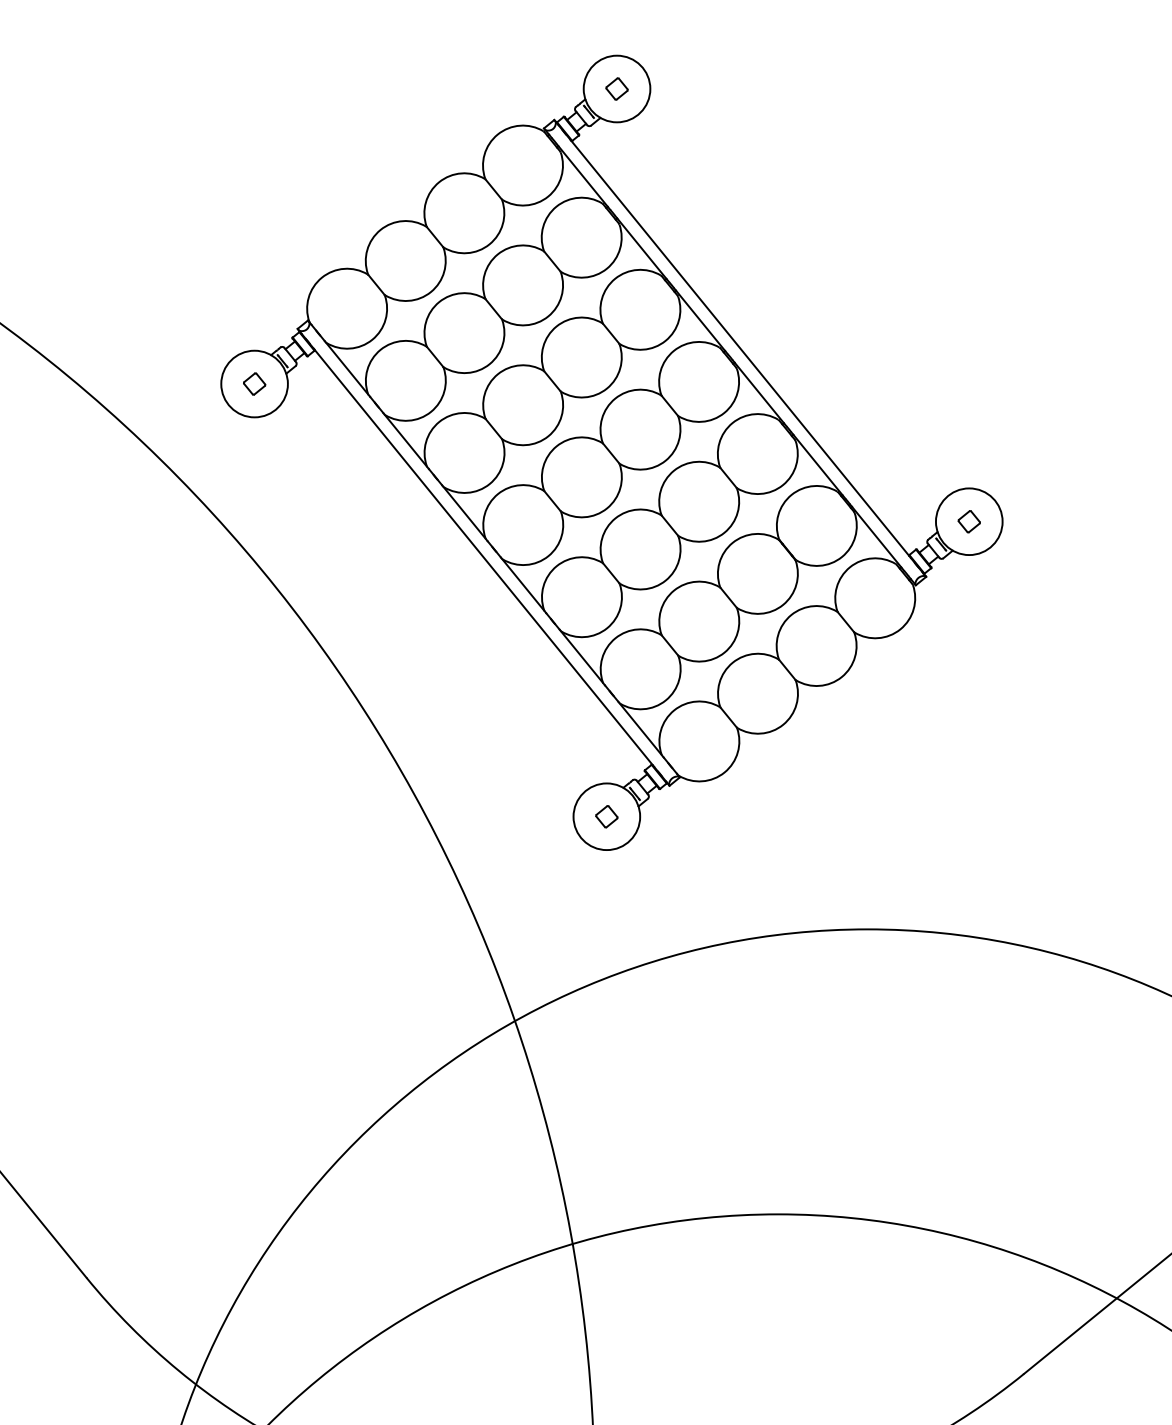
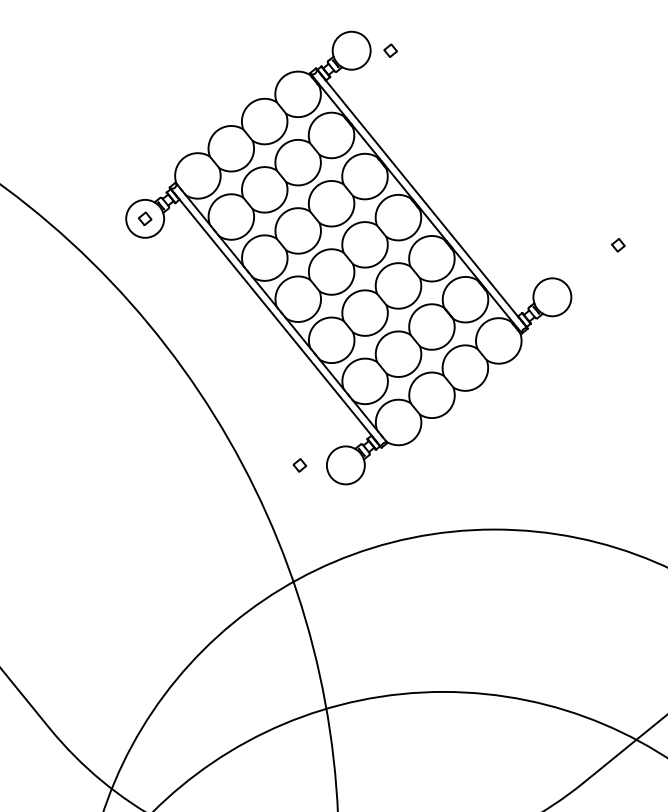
part: (616, 88) -> (390, 50), moved
part: (969, 522) -> (618, 245), moved
part: (606, 816) -> (299, 465), moved

